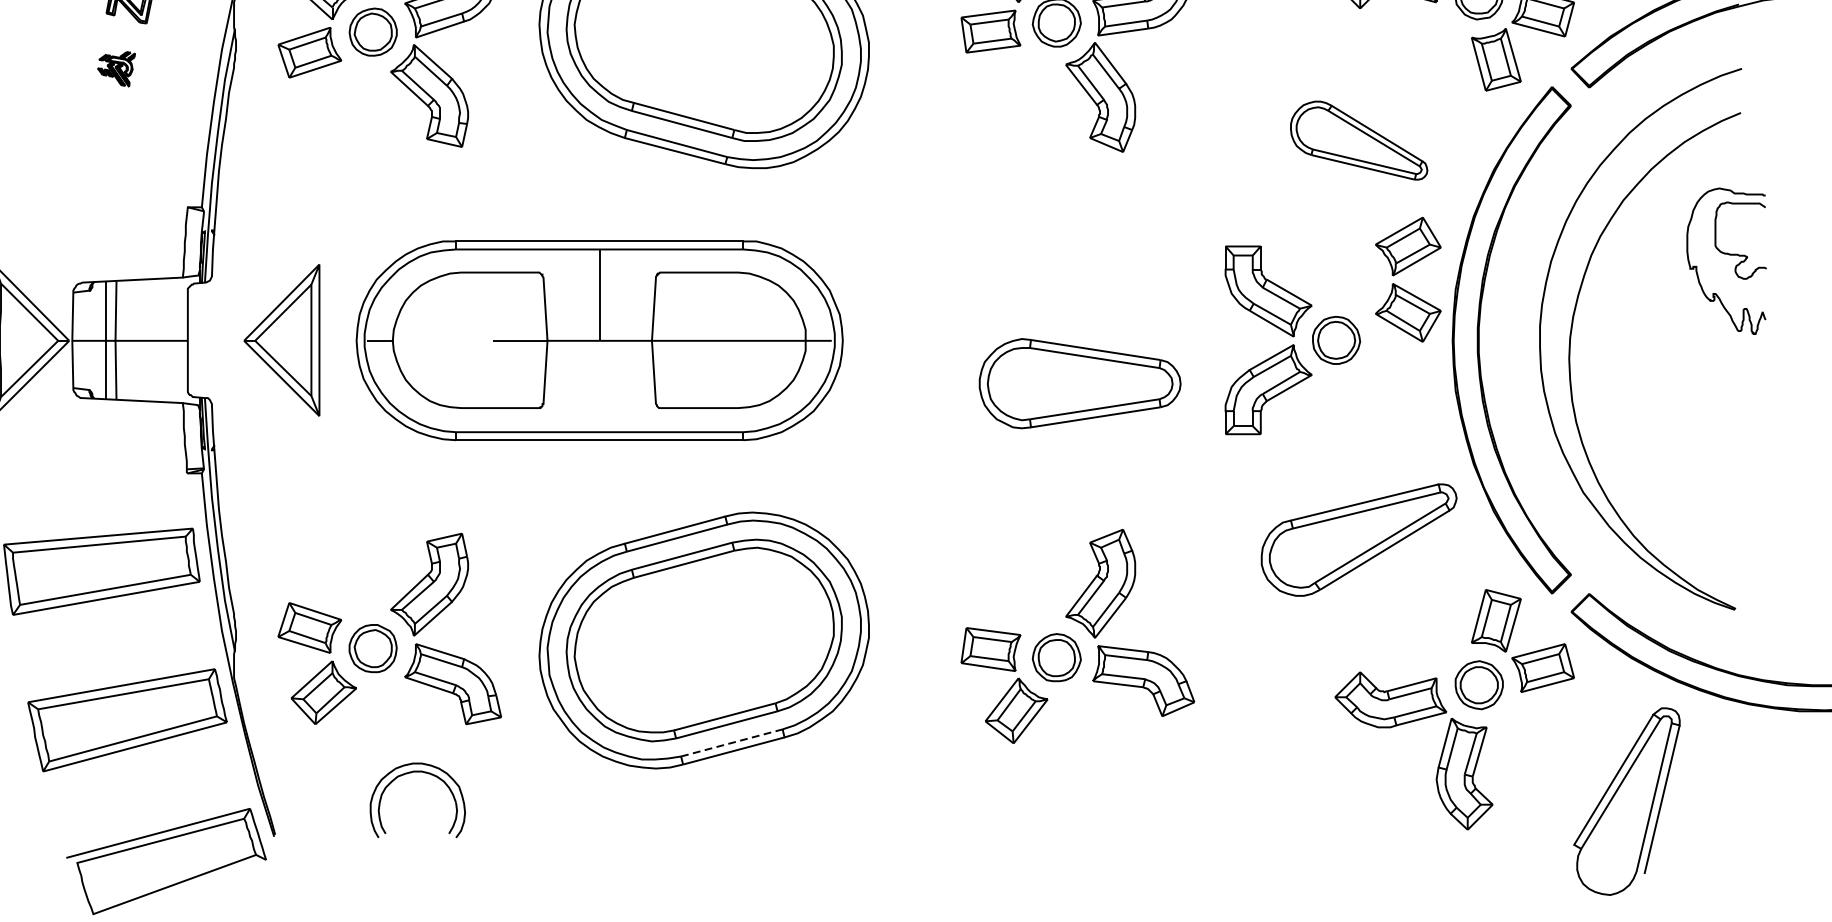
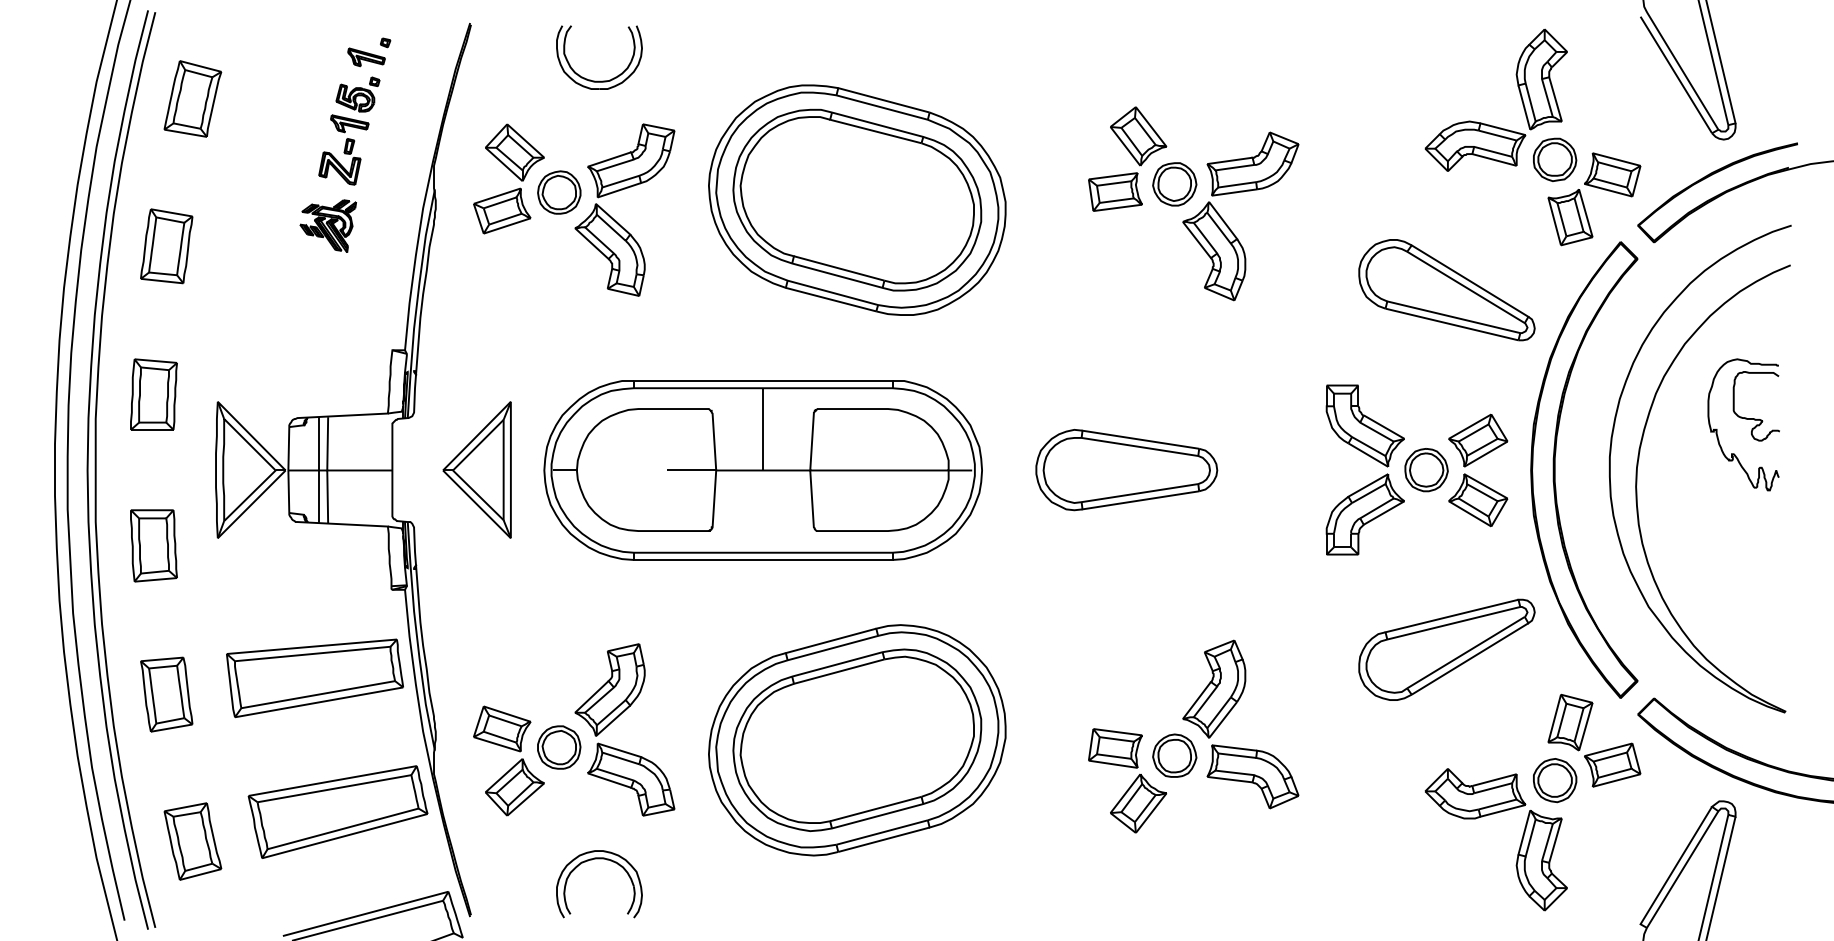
part: (115, 68) -> (327, 225), size x1.67
part: (1358, 140) -> (1446, 290), size x1.43
part: (1726, 260) -> (1743, 424), moved
part: (1404, 288) -> (1474, 478), moved
part: (1079, 384) -> (1126, 470), moved
line: (732, 742) -> (882, 832), dashed -> solid

